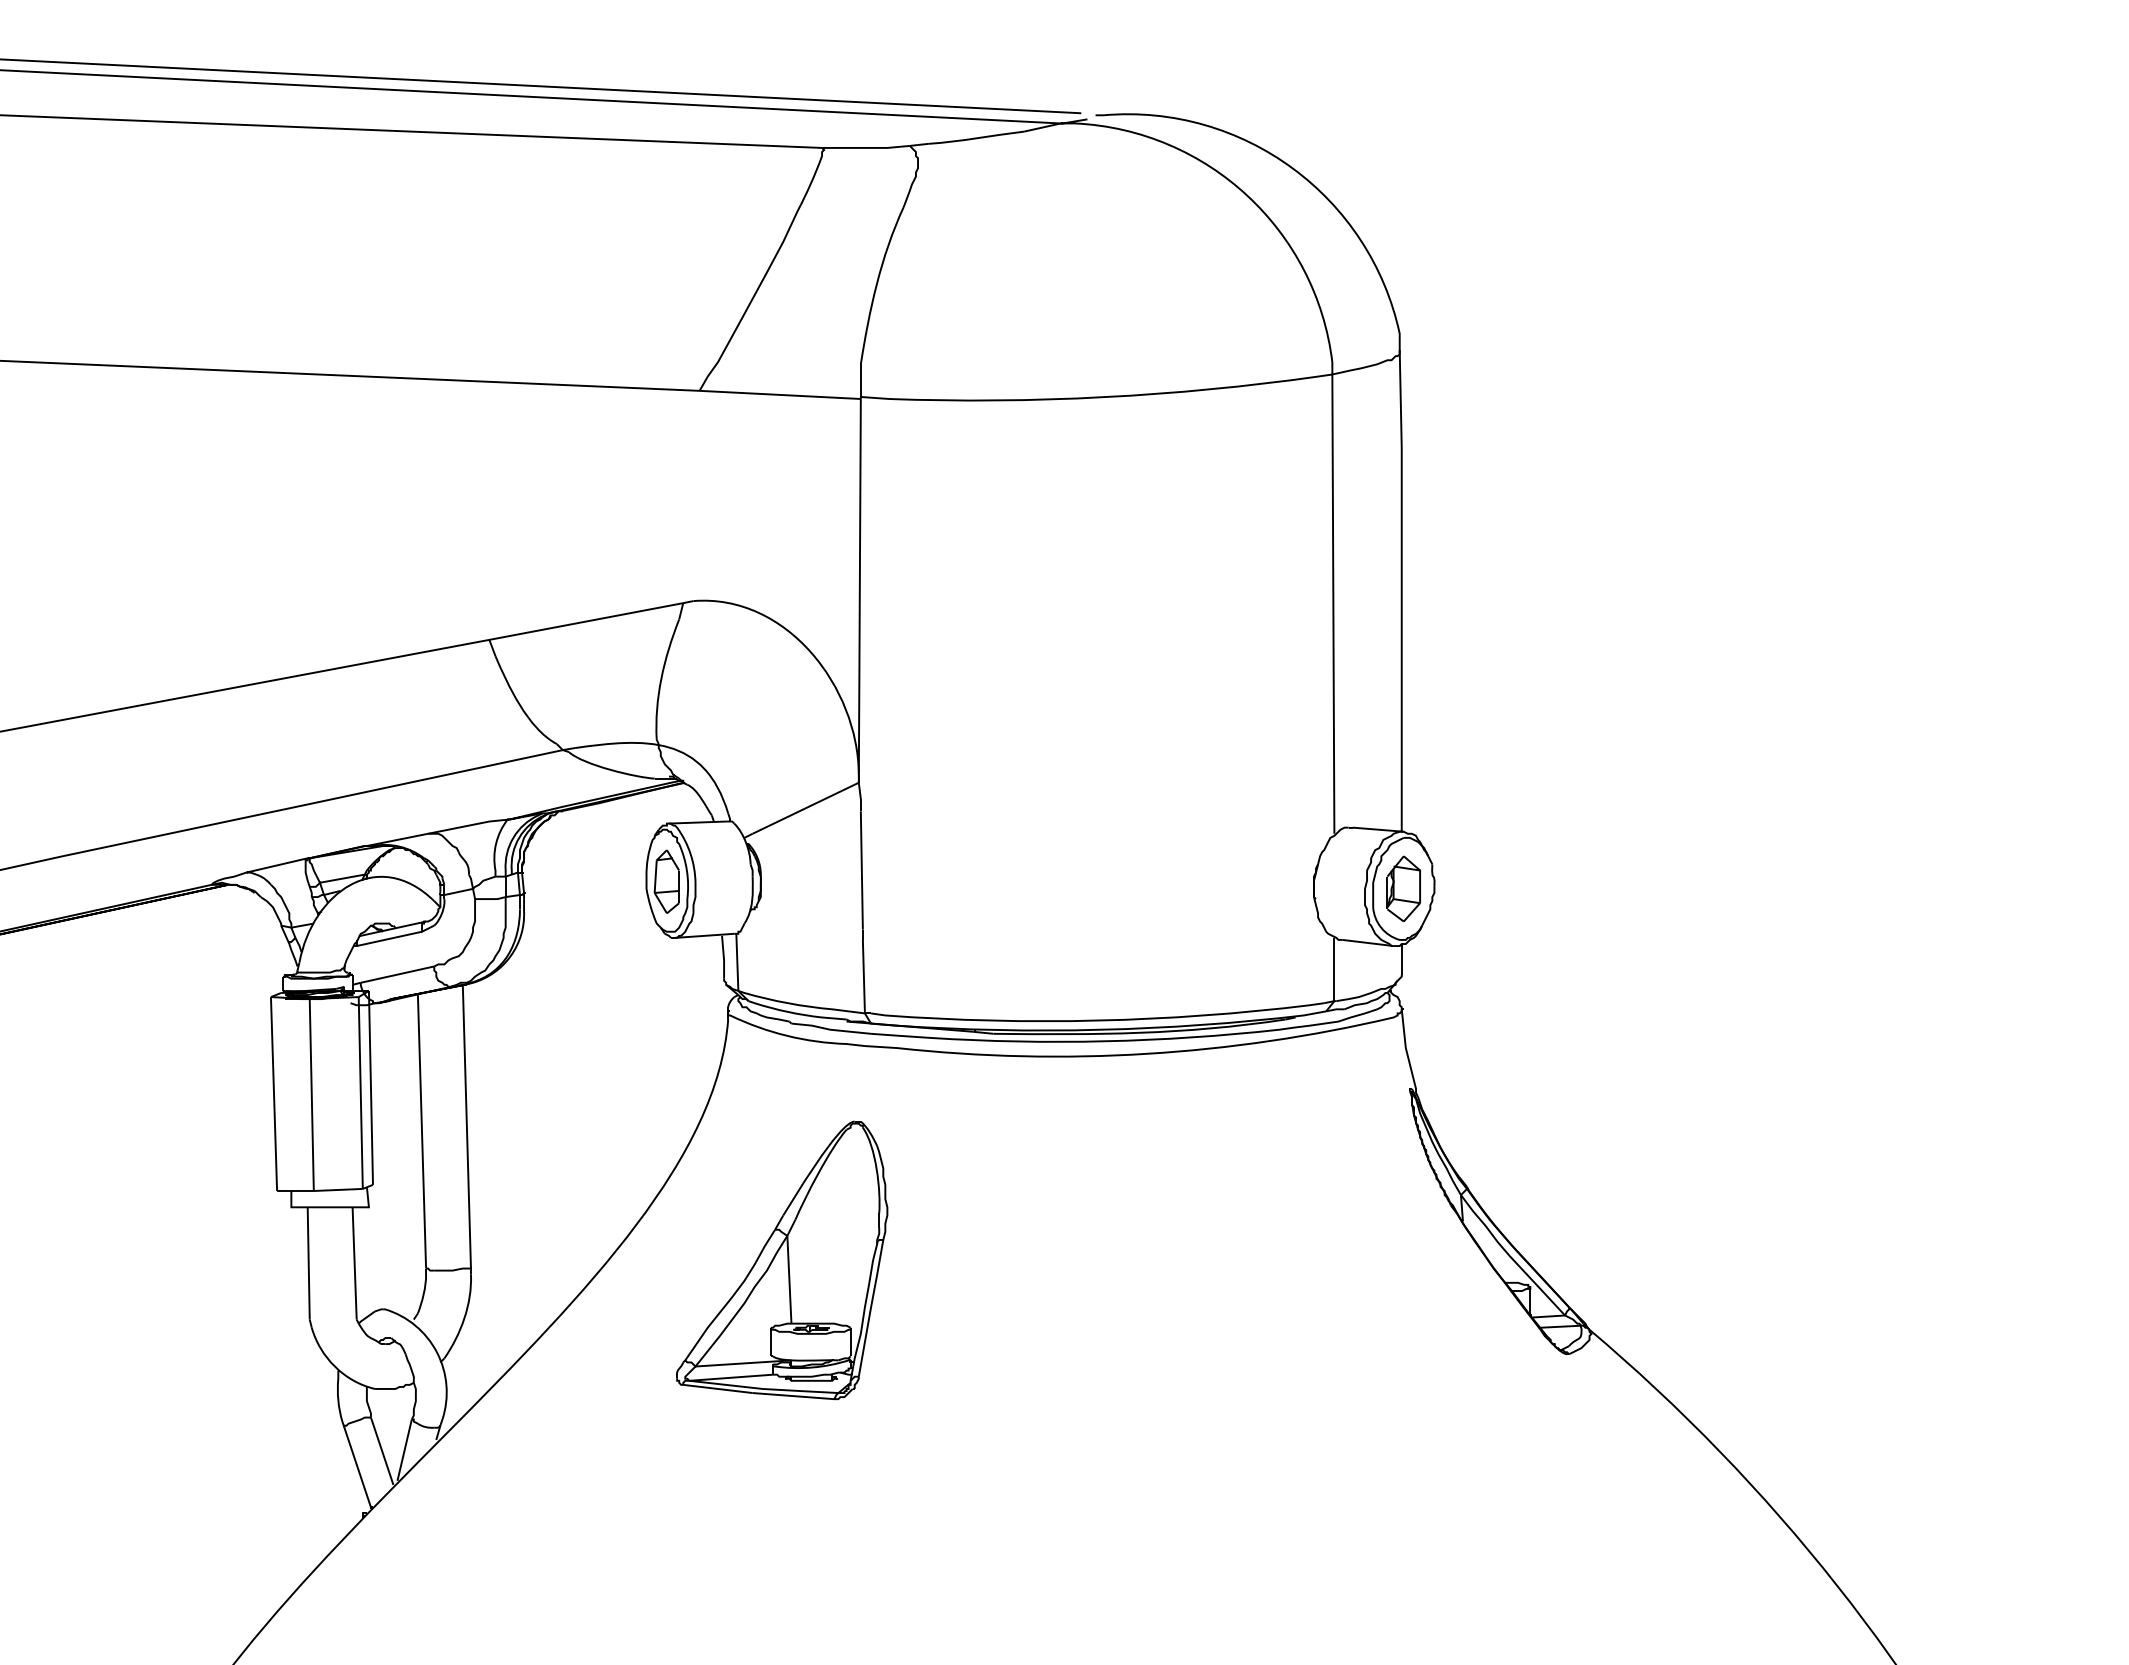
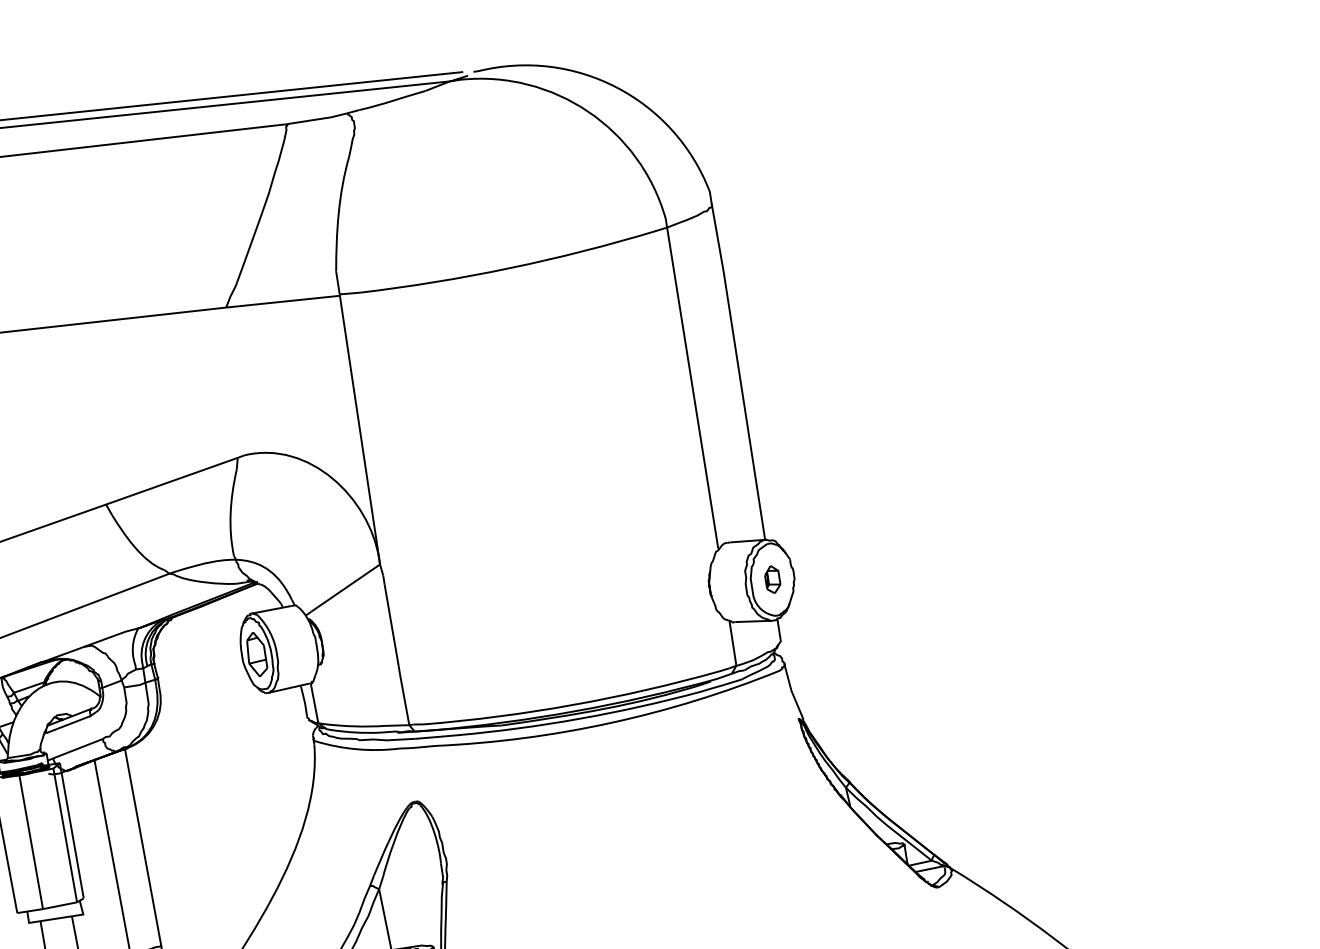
part: (1403, 888) -> (772, 579), size x0.6

